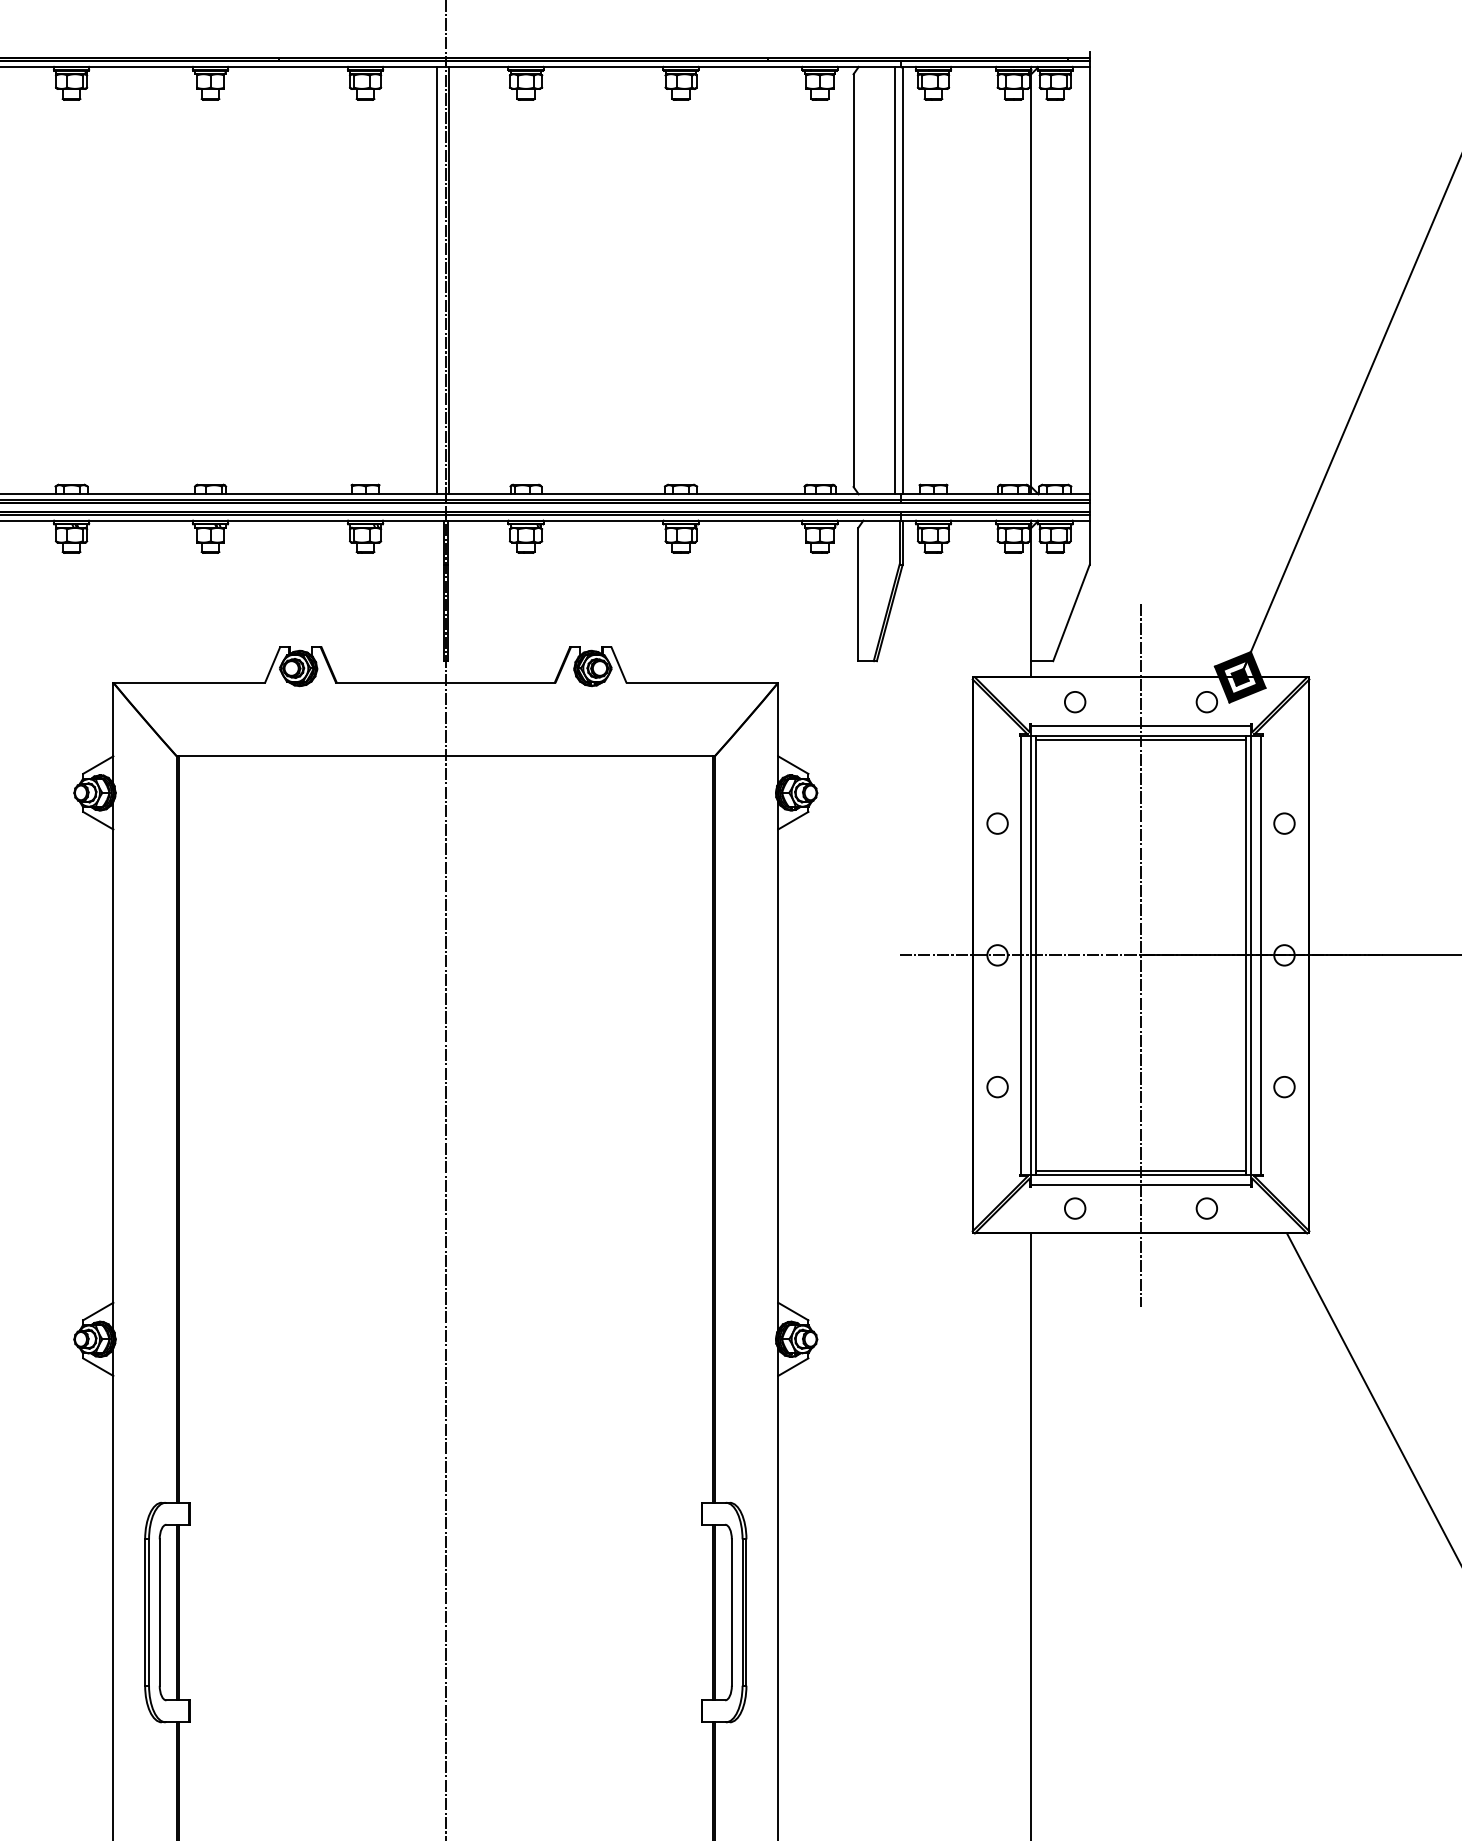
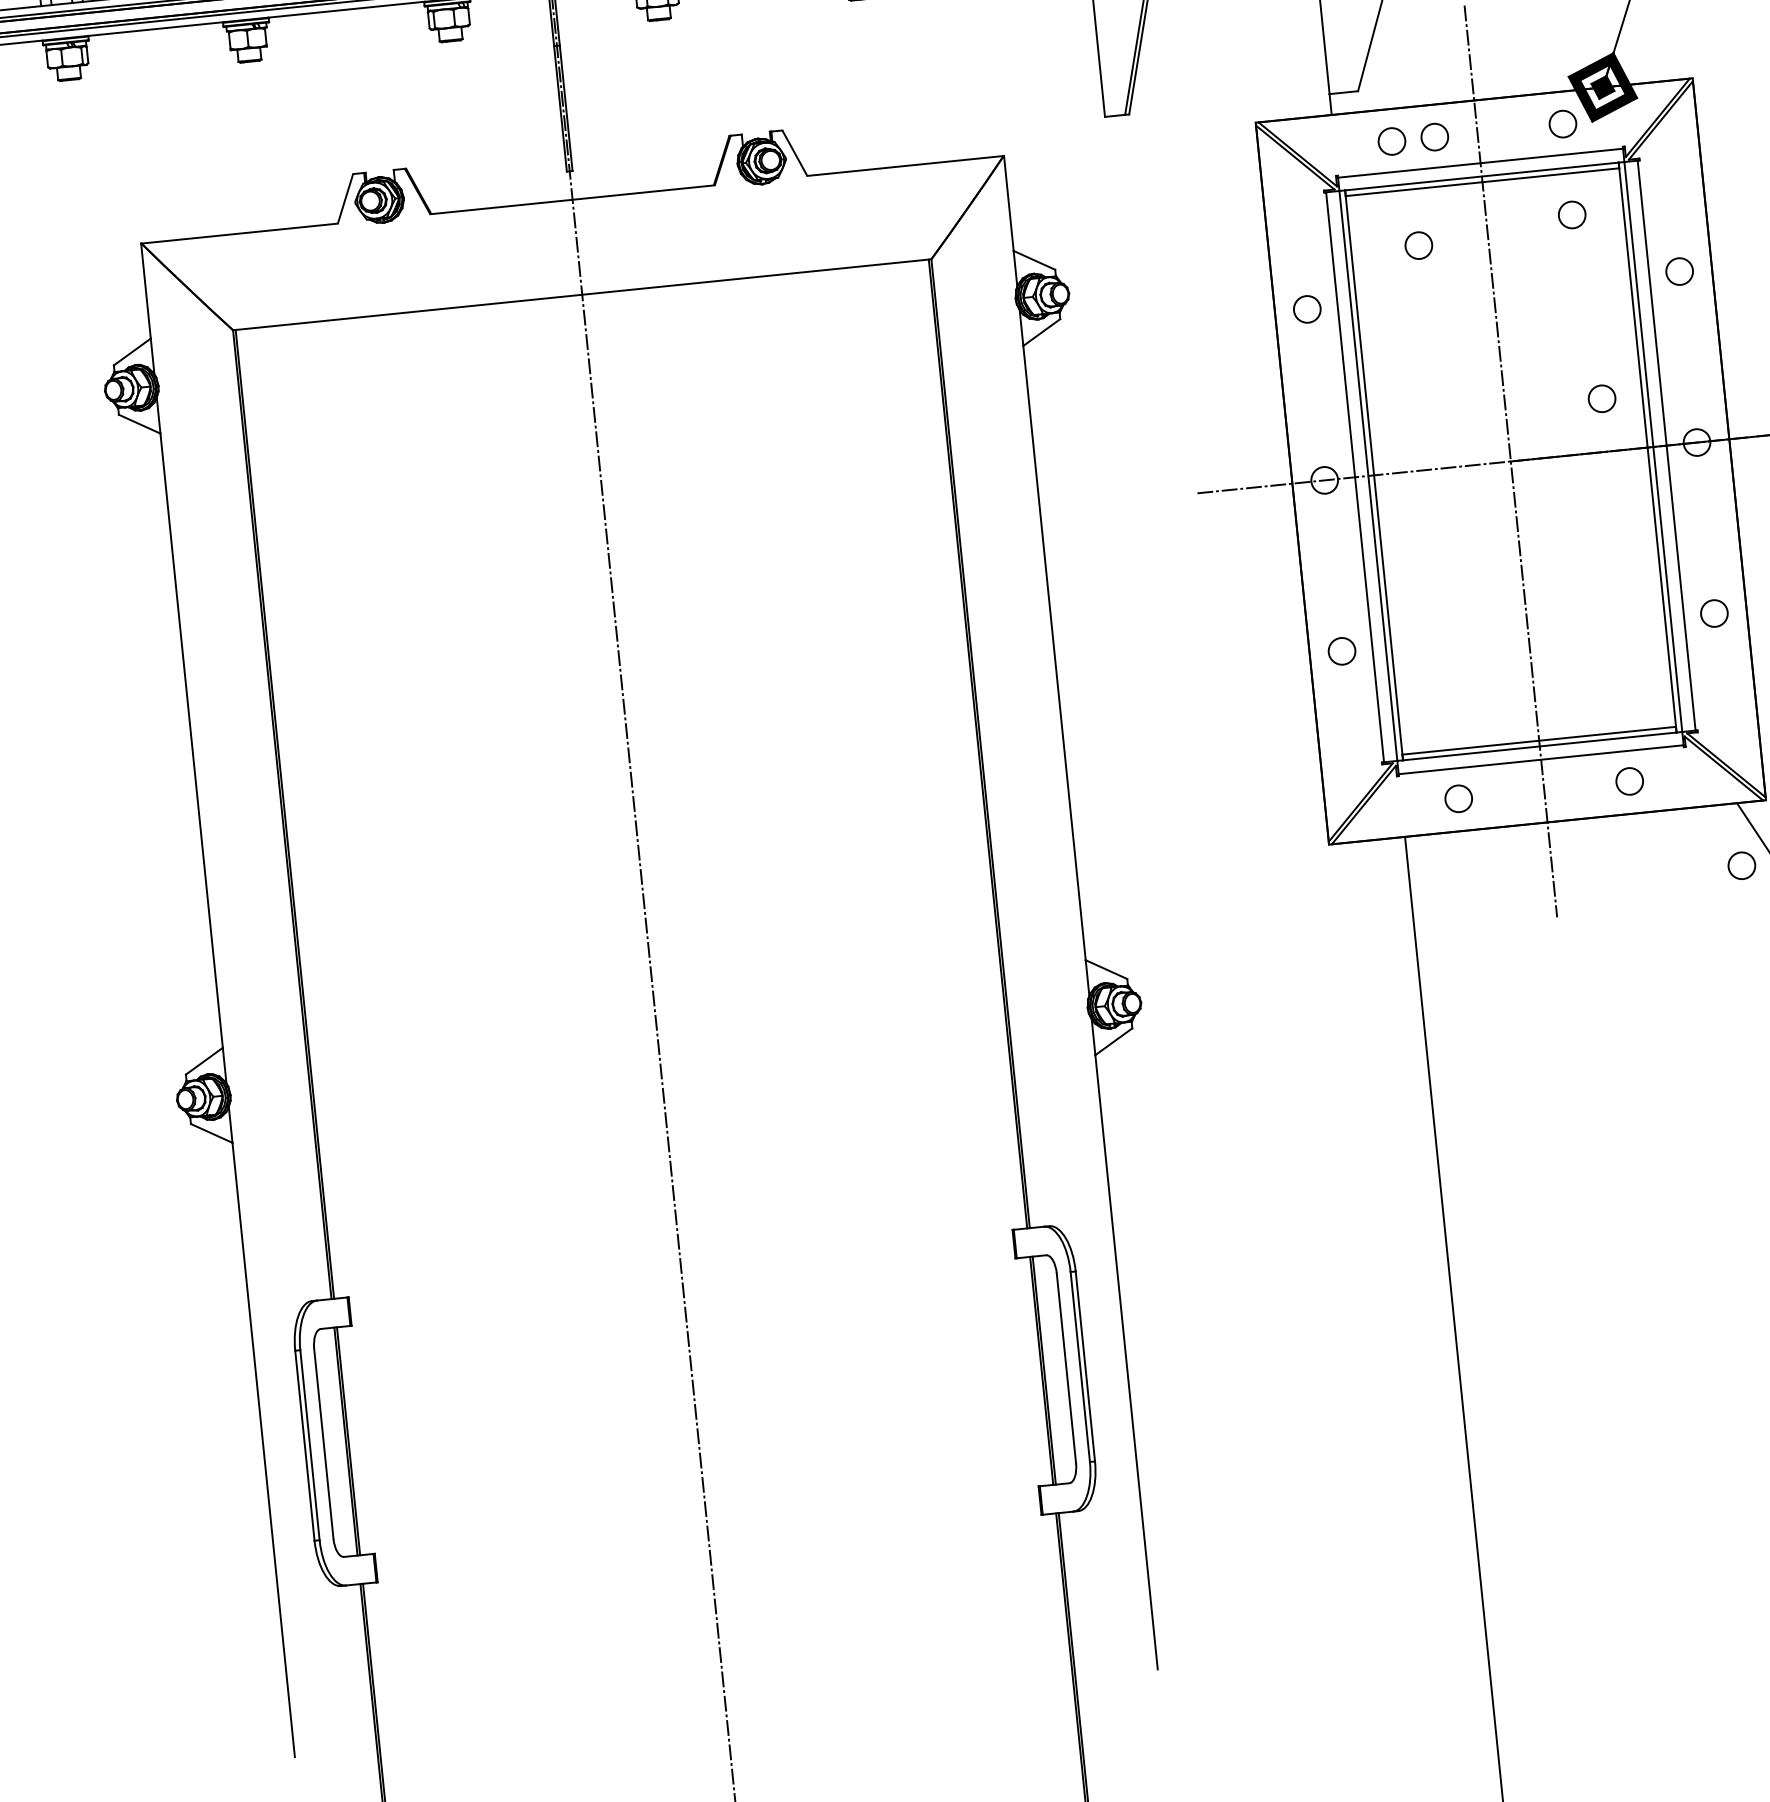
circle: (1108, 702) -> (1435, 137), added
circle: (1206, 772) -> (1571, 215), added
circle: (1087, 783) -> (1418, 245), added
circle: (1215, 914) -> (1602, 398), added
circle: (1285, 1281) -> (1741, 865), added

